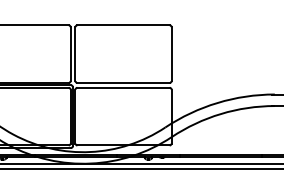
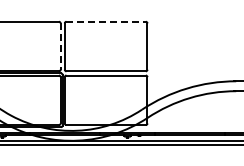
line: (123, 24) -> (106, 21), solid -> dashed
line: (70, 55) -> (60, 47), solid -> dashed

